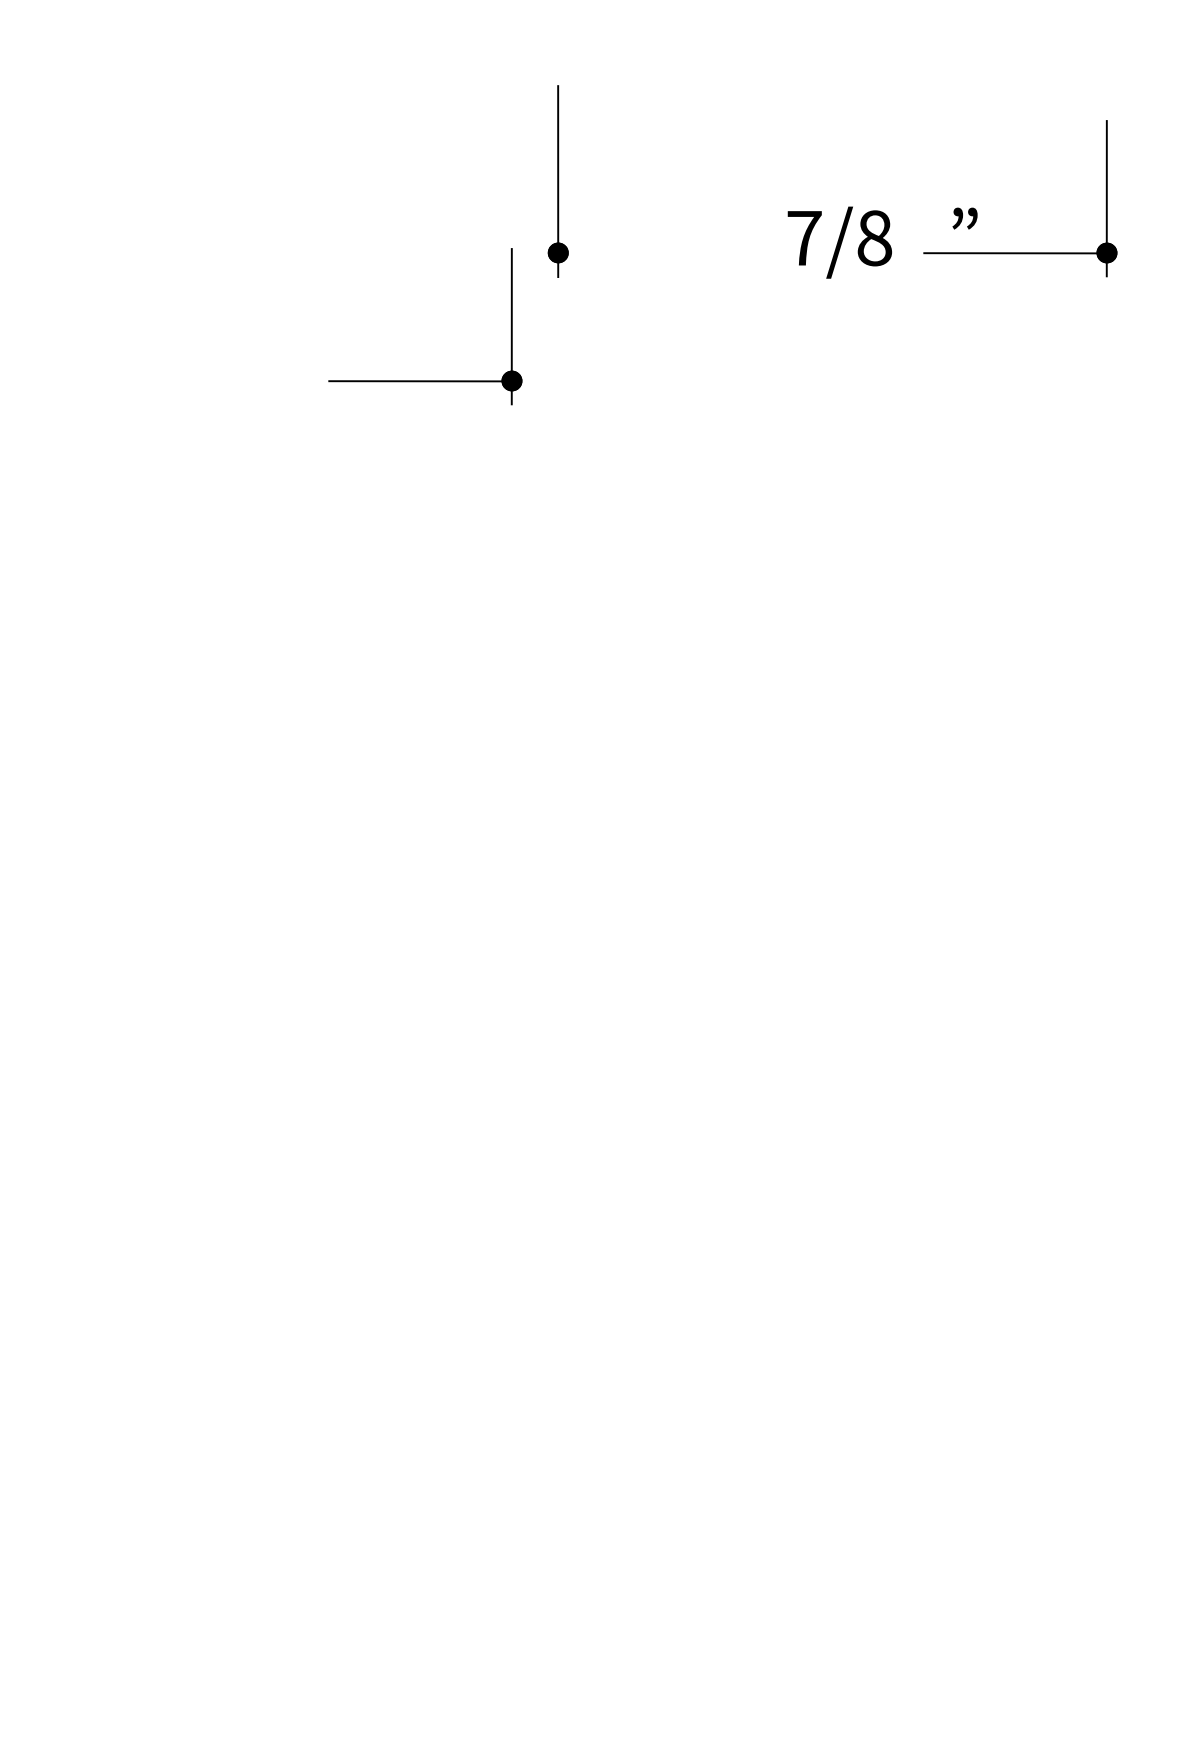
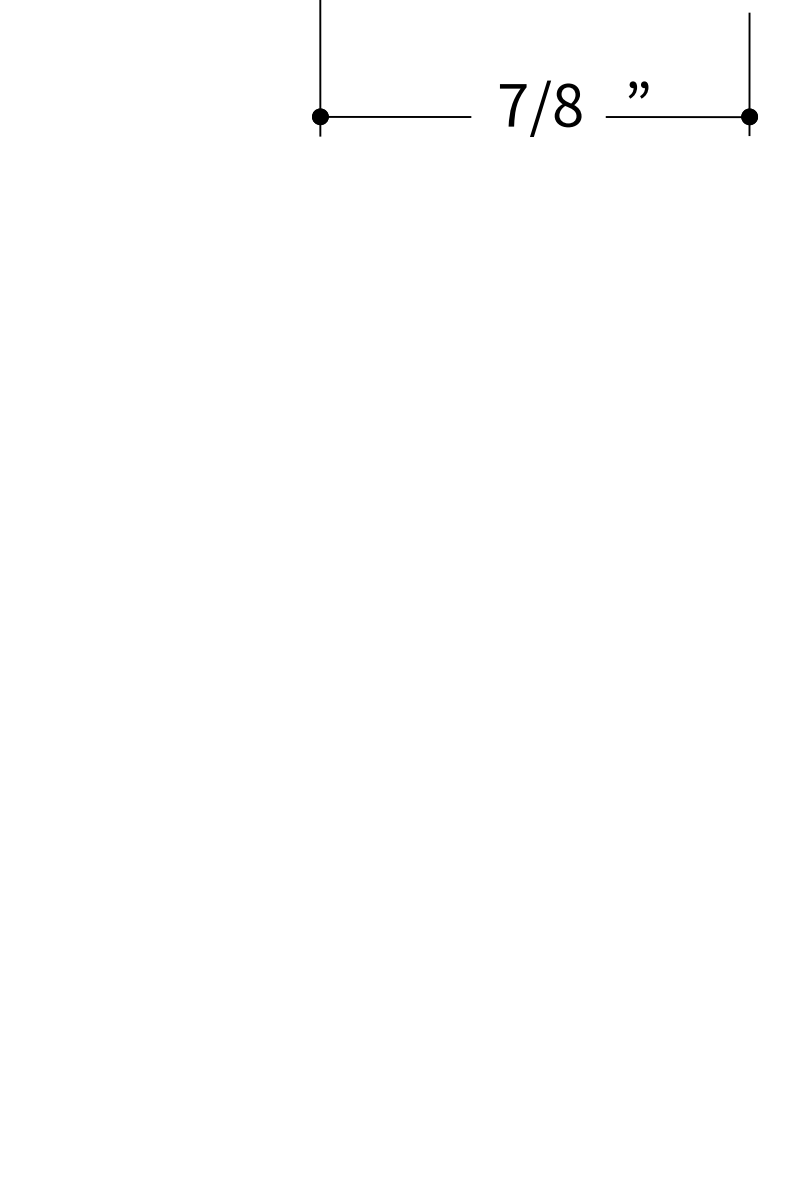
line: (656, 253) -> (397, 117), added
part: (425, 380) -> (216, 216), removed

